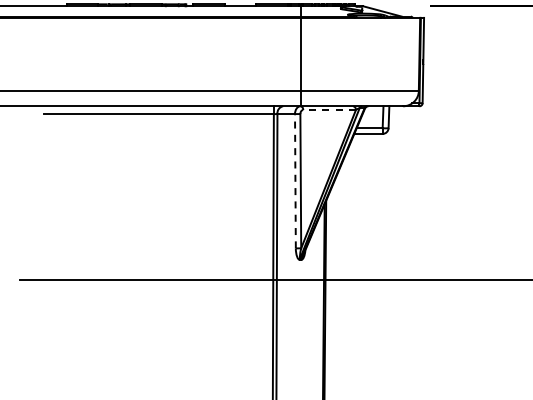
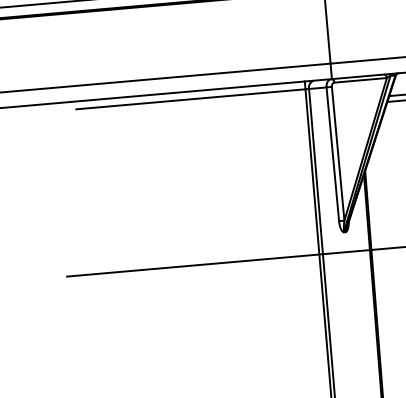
line: (329, 110) -> (360, 80), dashed -> solid
line: (295, 180) -> (332, 153), dashed -> solid

